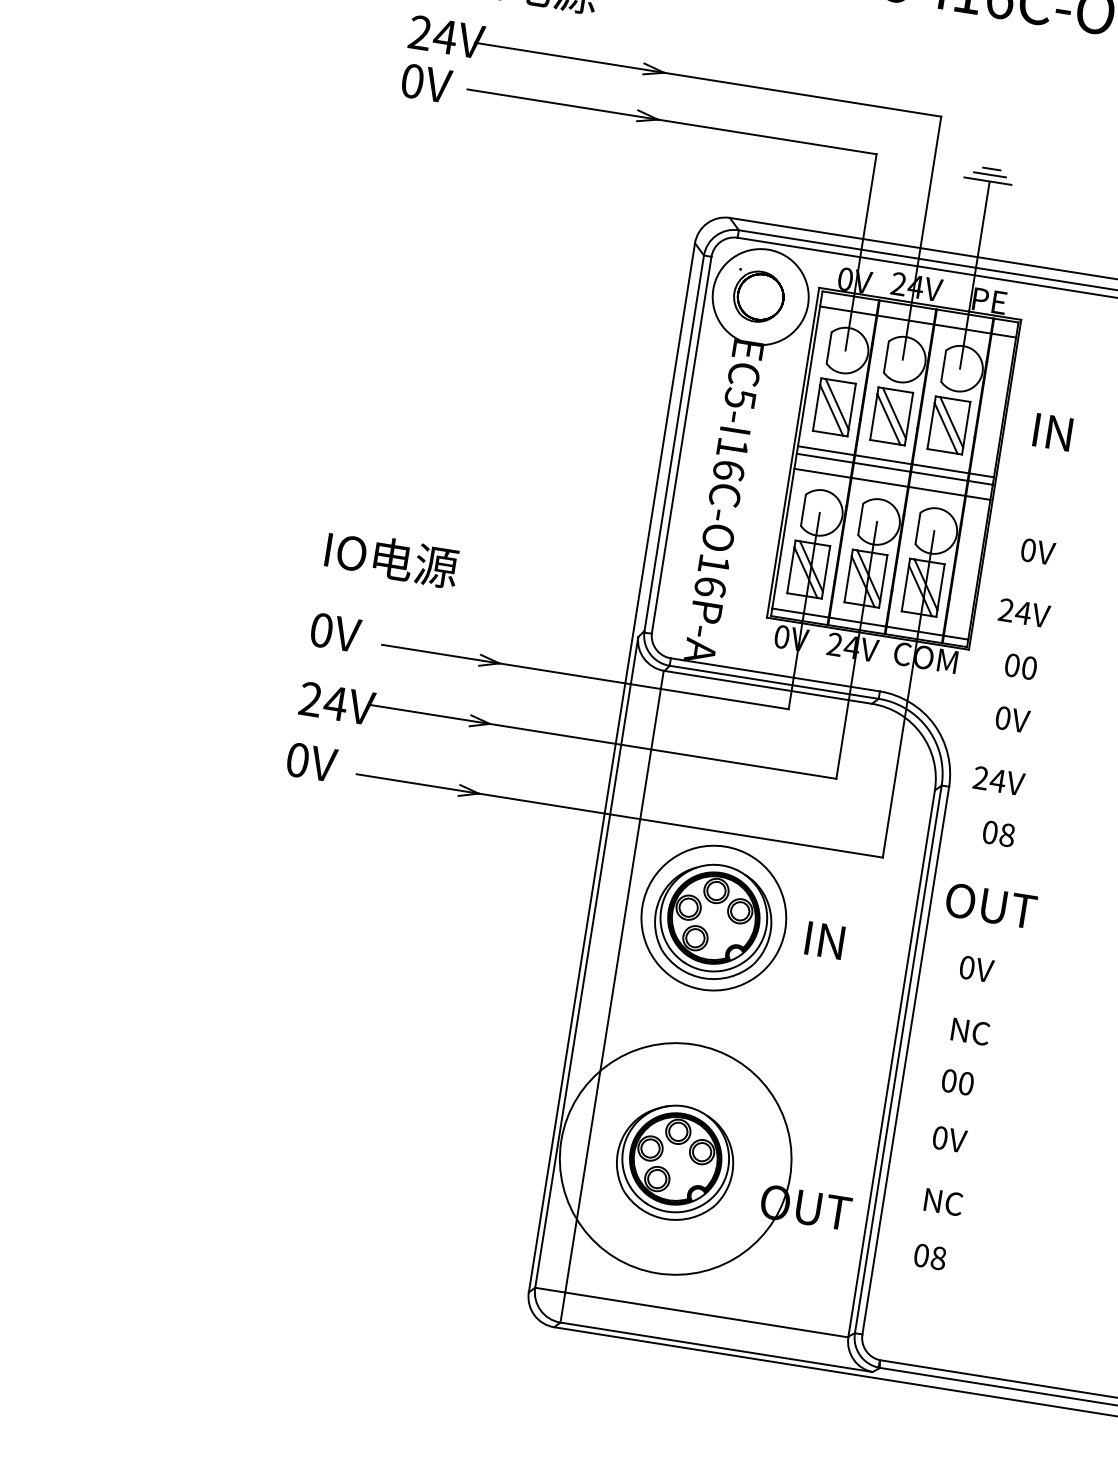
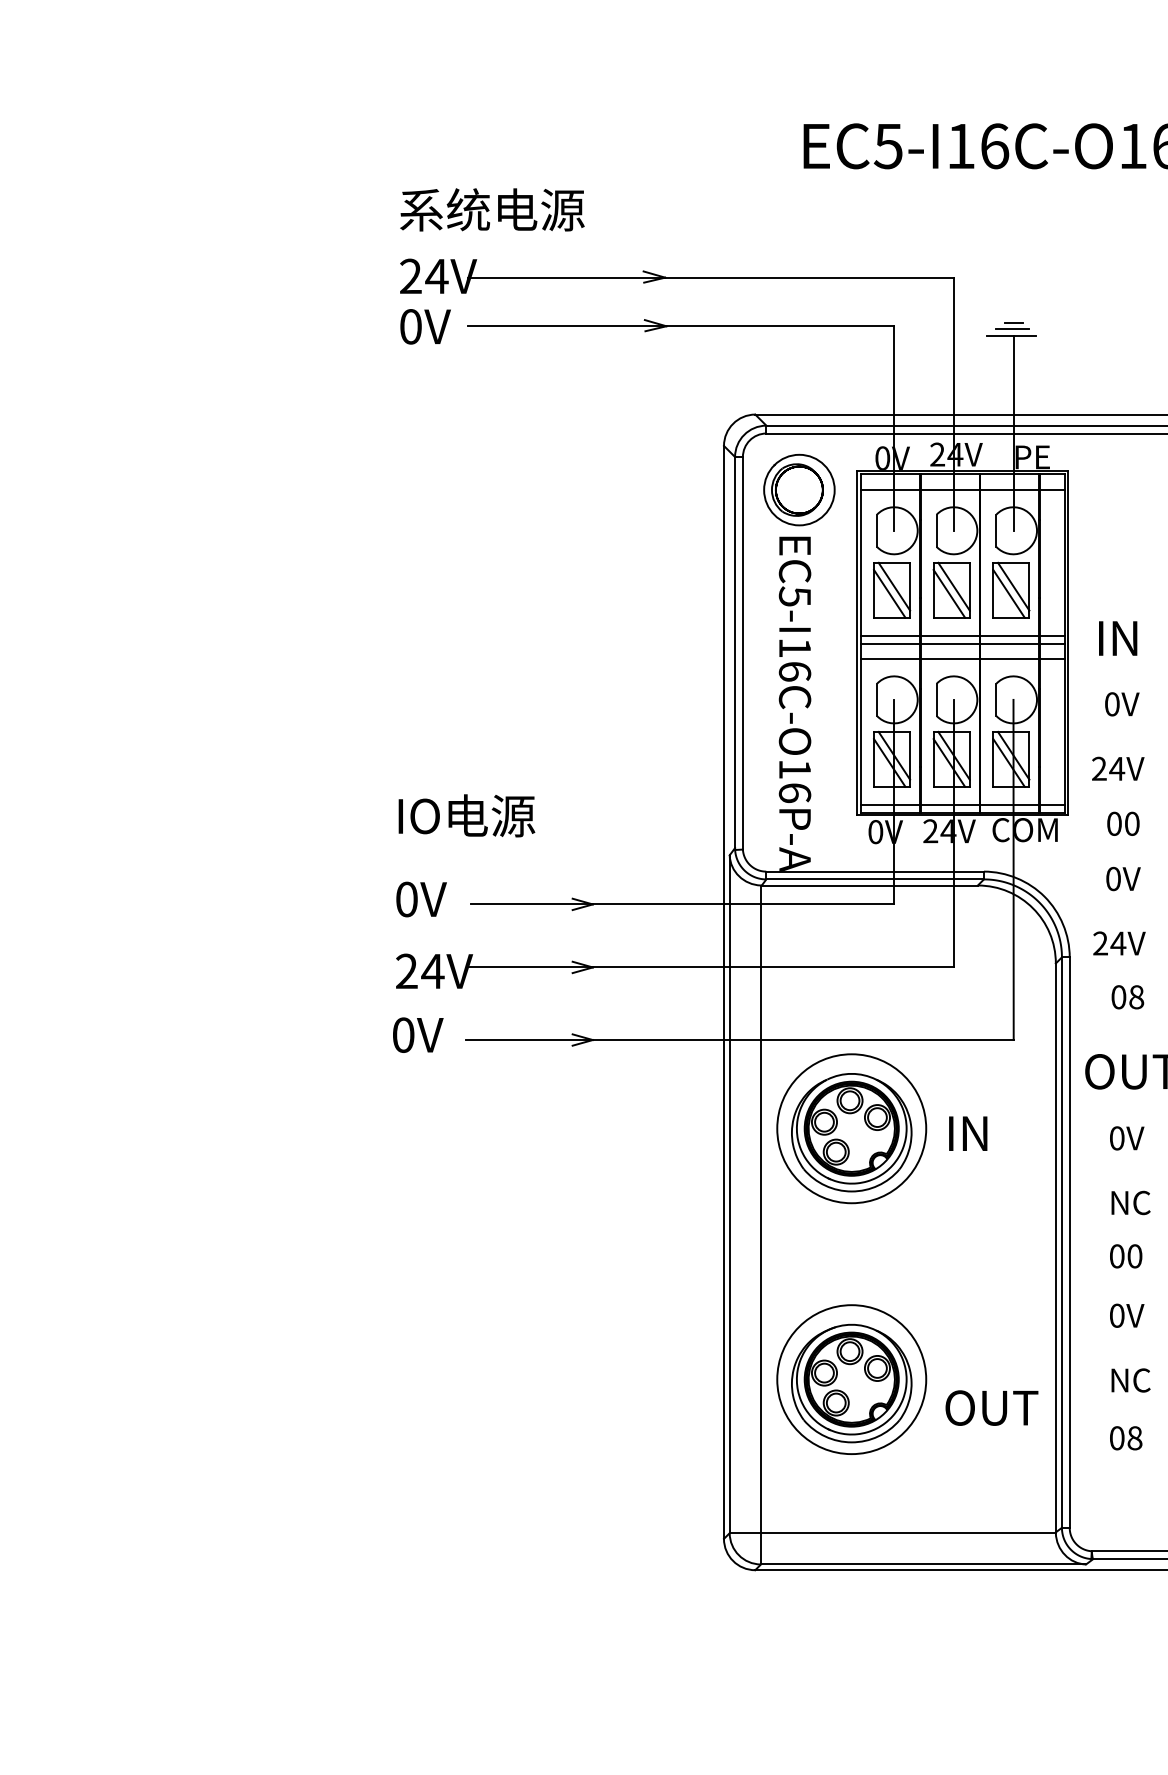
circle: (760, 296) -> (799, 489), size x0.71
text: (1053, 432) -> (1118, 638), moved
circle: (675, 1158) -> (851, 1379), size x0.62

